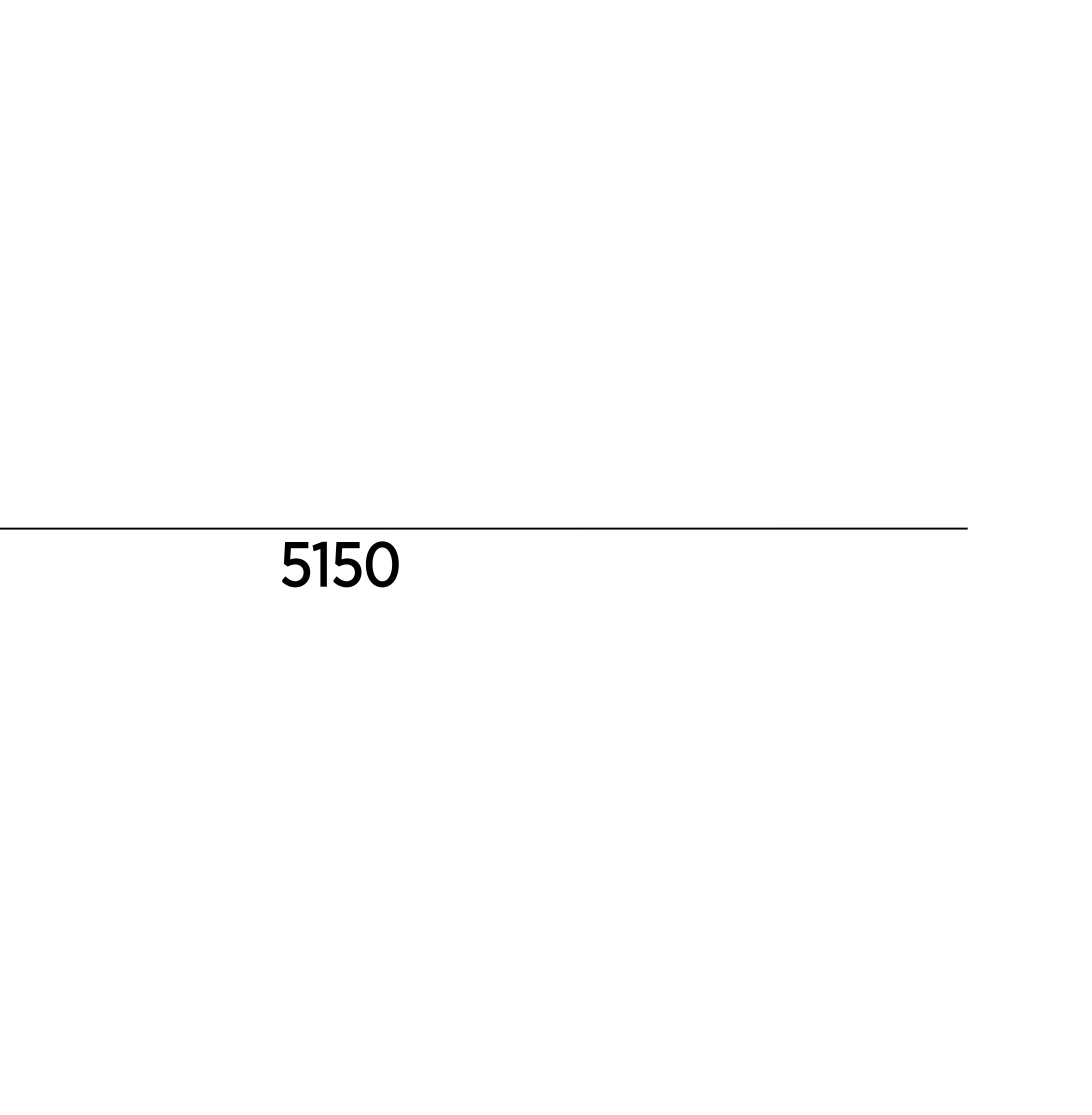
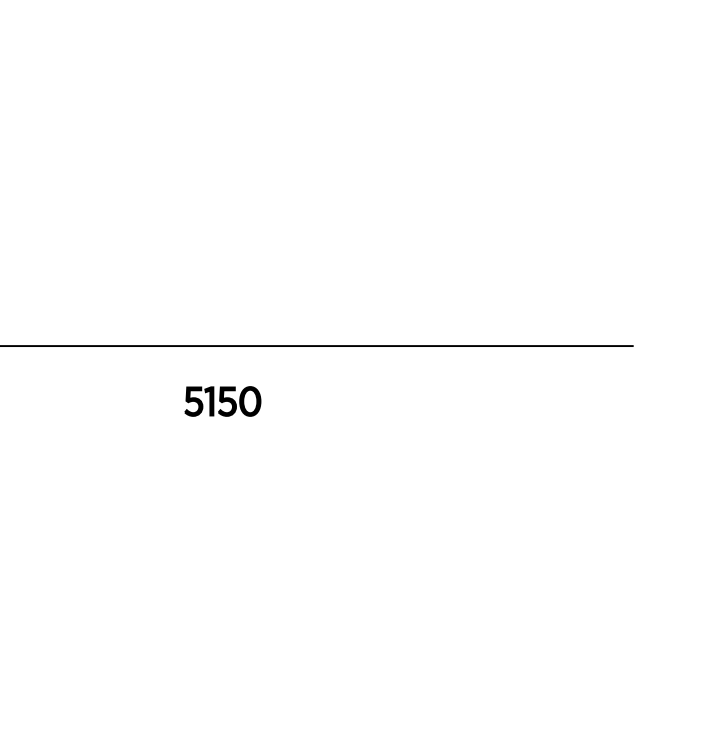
part: (339, 564) -> (222, 401), moved

